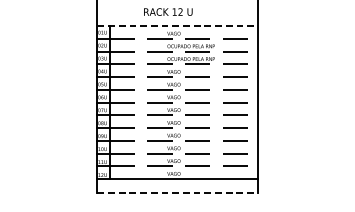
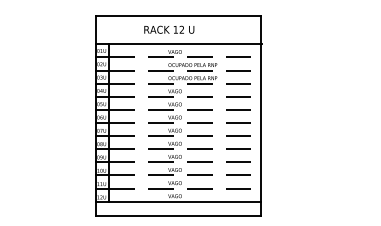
line: (178, 26) -> (179, 44), dashed -> solid
line: (178, 193) -> (179, 216), dashed -> solid

